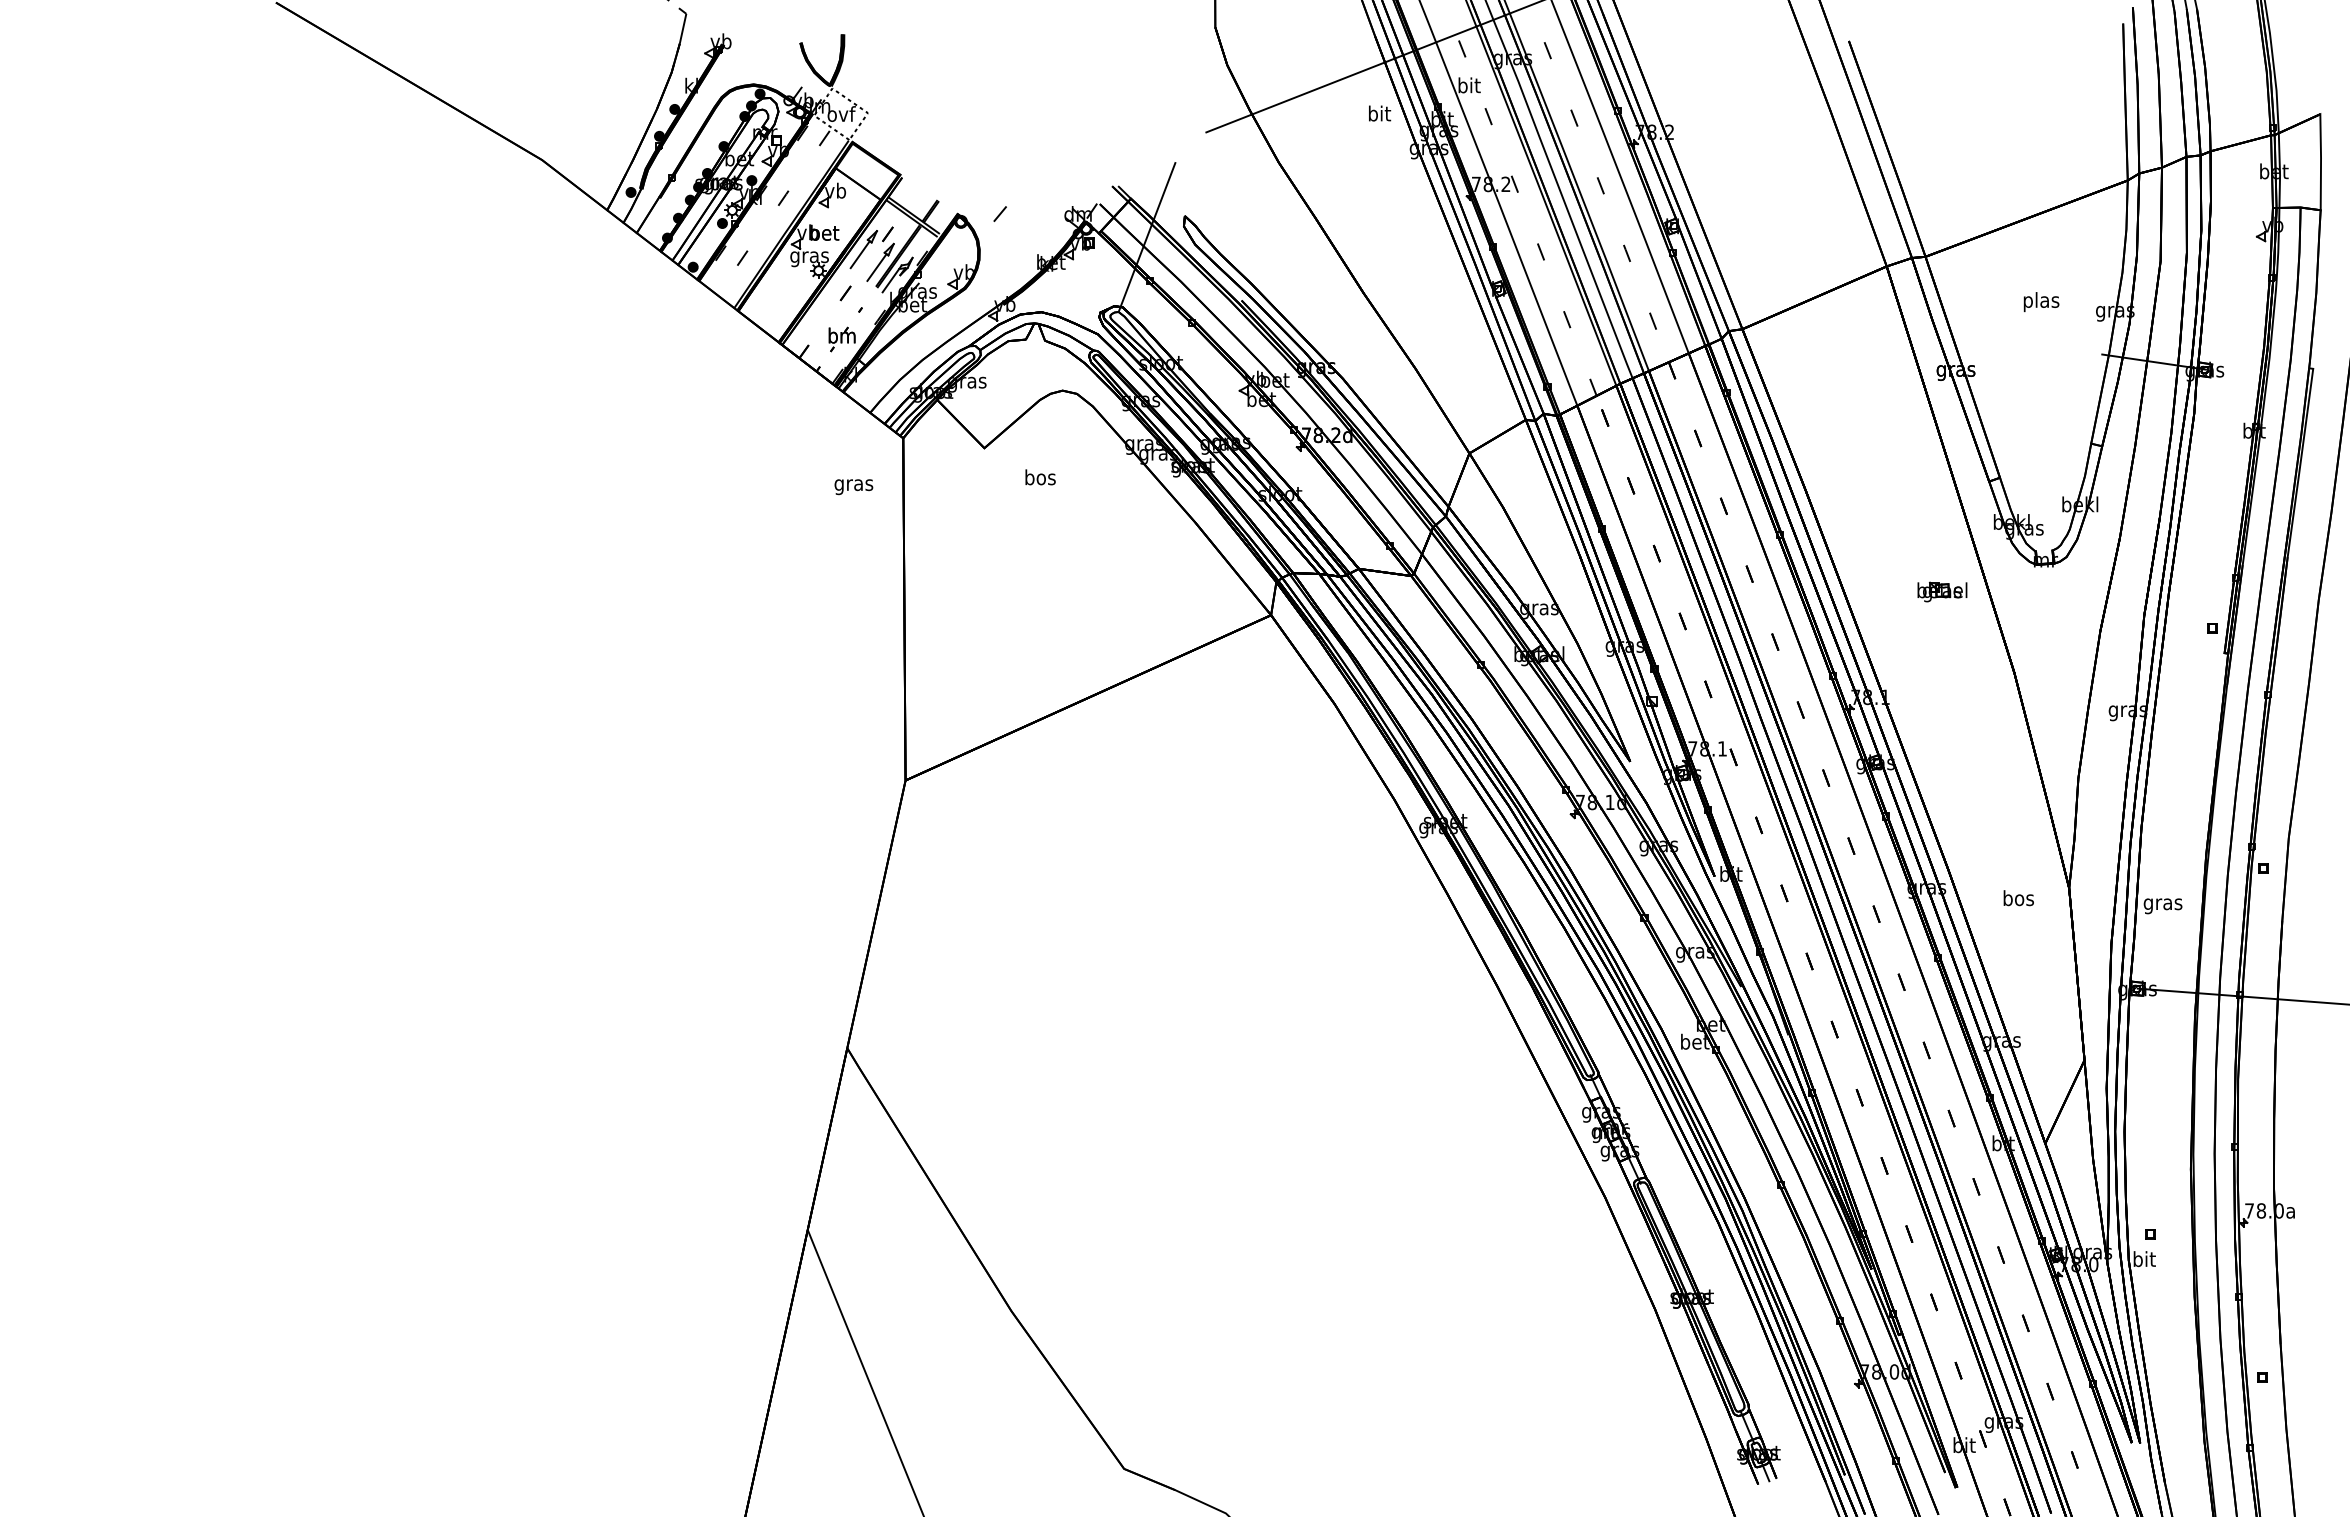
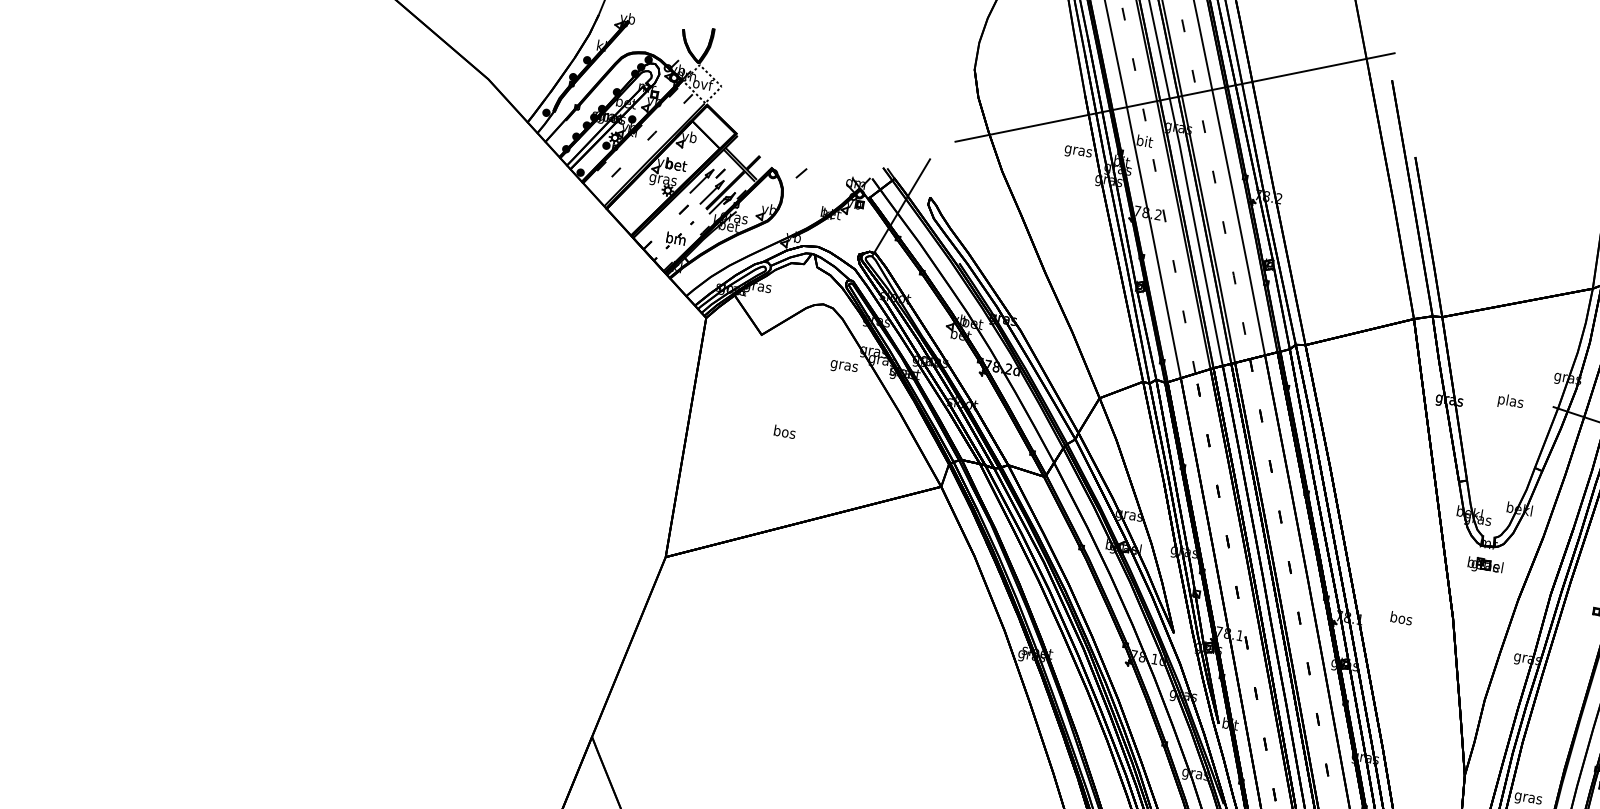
text: (1379, 115) -> (1078, 151), bit -> gras
text: (2041, 302) -> (1510, 402), moved
text: (1040, 477) -> (784, 432), moved
text: (853, 487) -> (843, 367), moved
part: (1942, 591) -> (1485, 565), moved
text: (2018, 898) -> (1401, 618), moved

